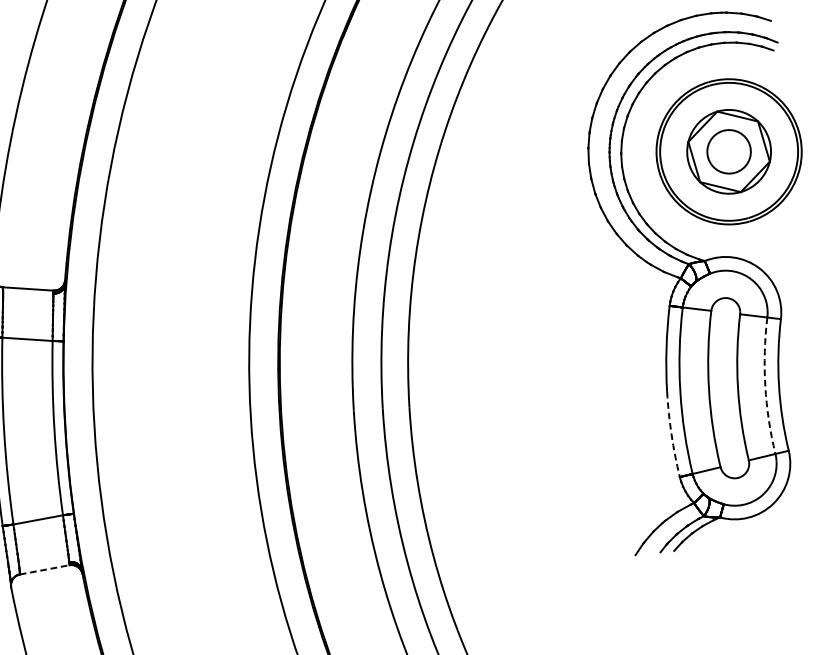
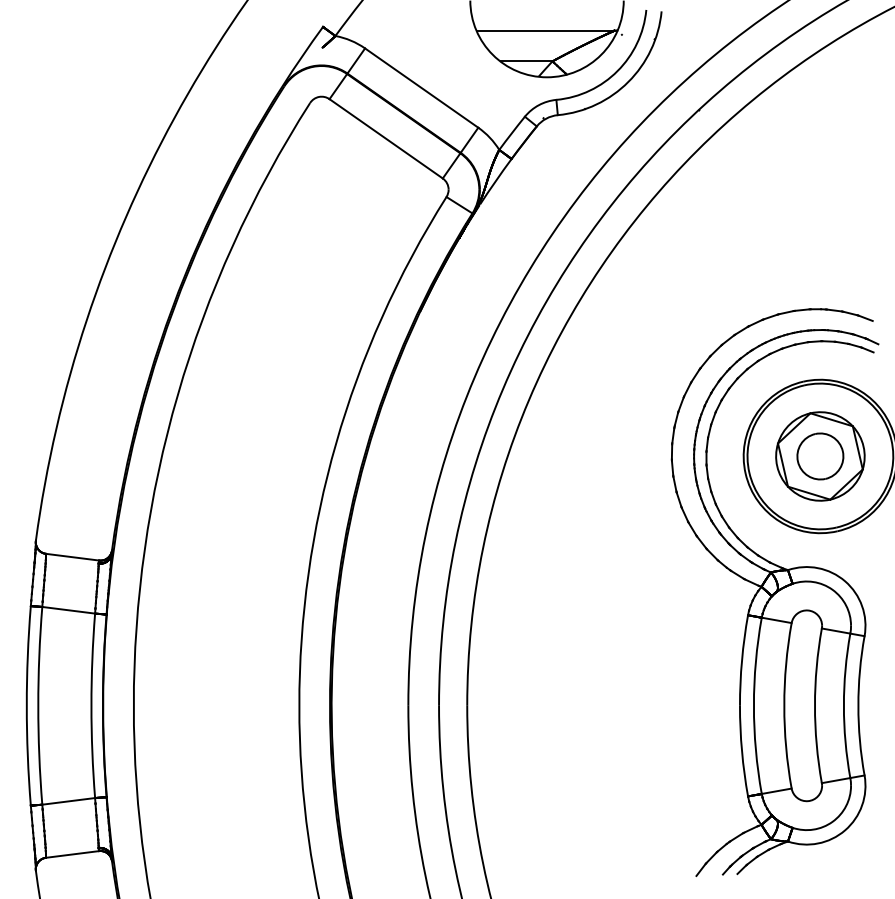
arc: (764, 385) -> (843, 705), dashed -> solid
arc: (672, 434) -> (742, 751), dashed -> solid
line: (44, 569) -> (72, 854), dashed -> solid

